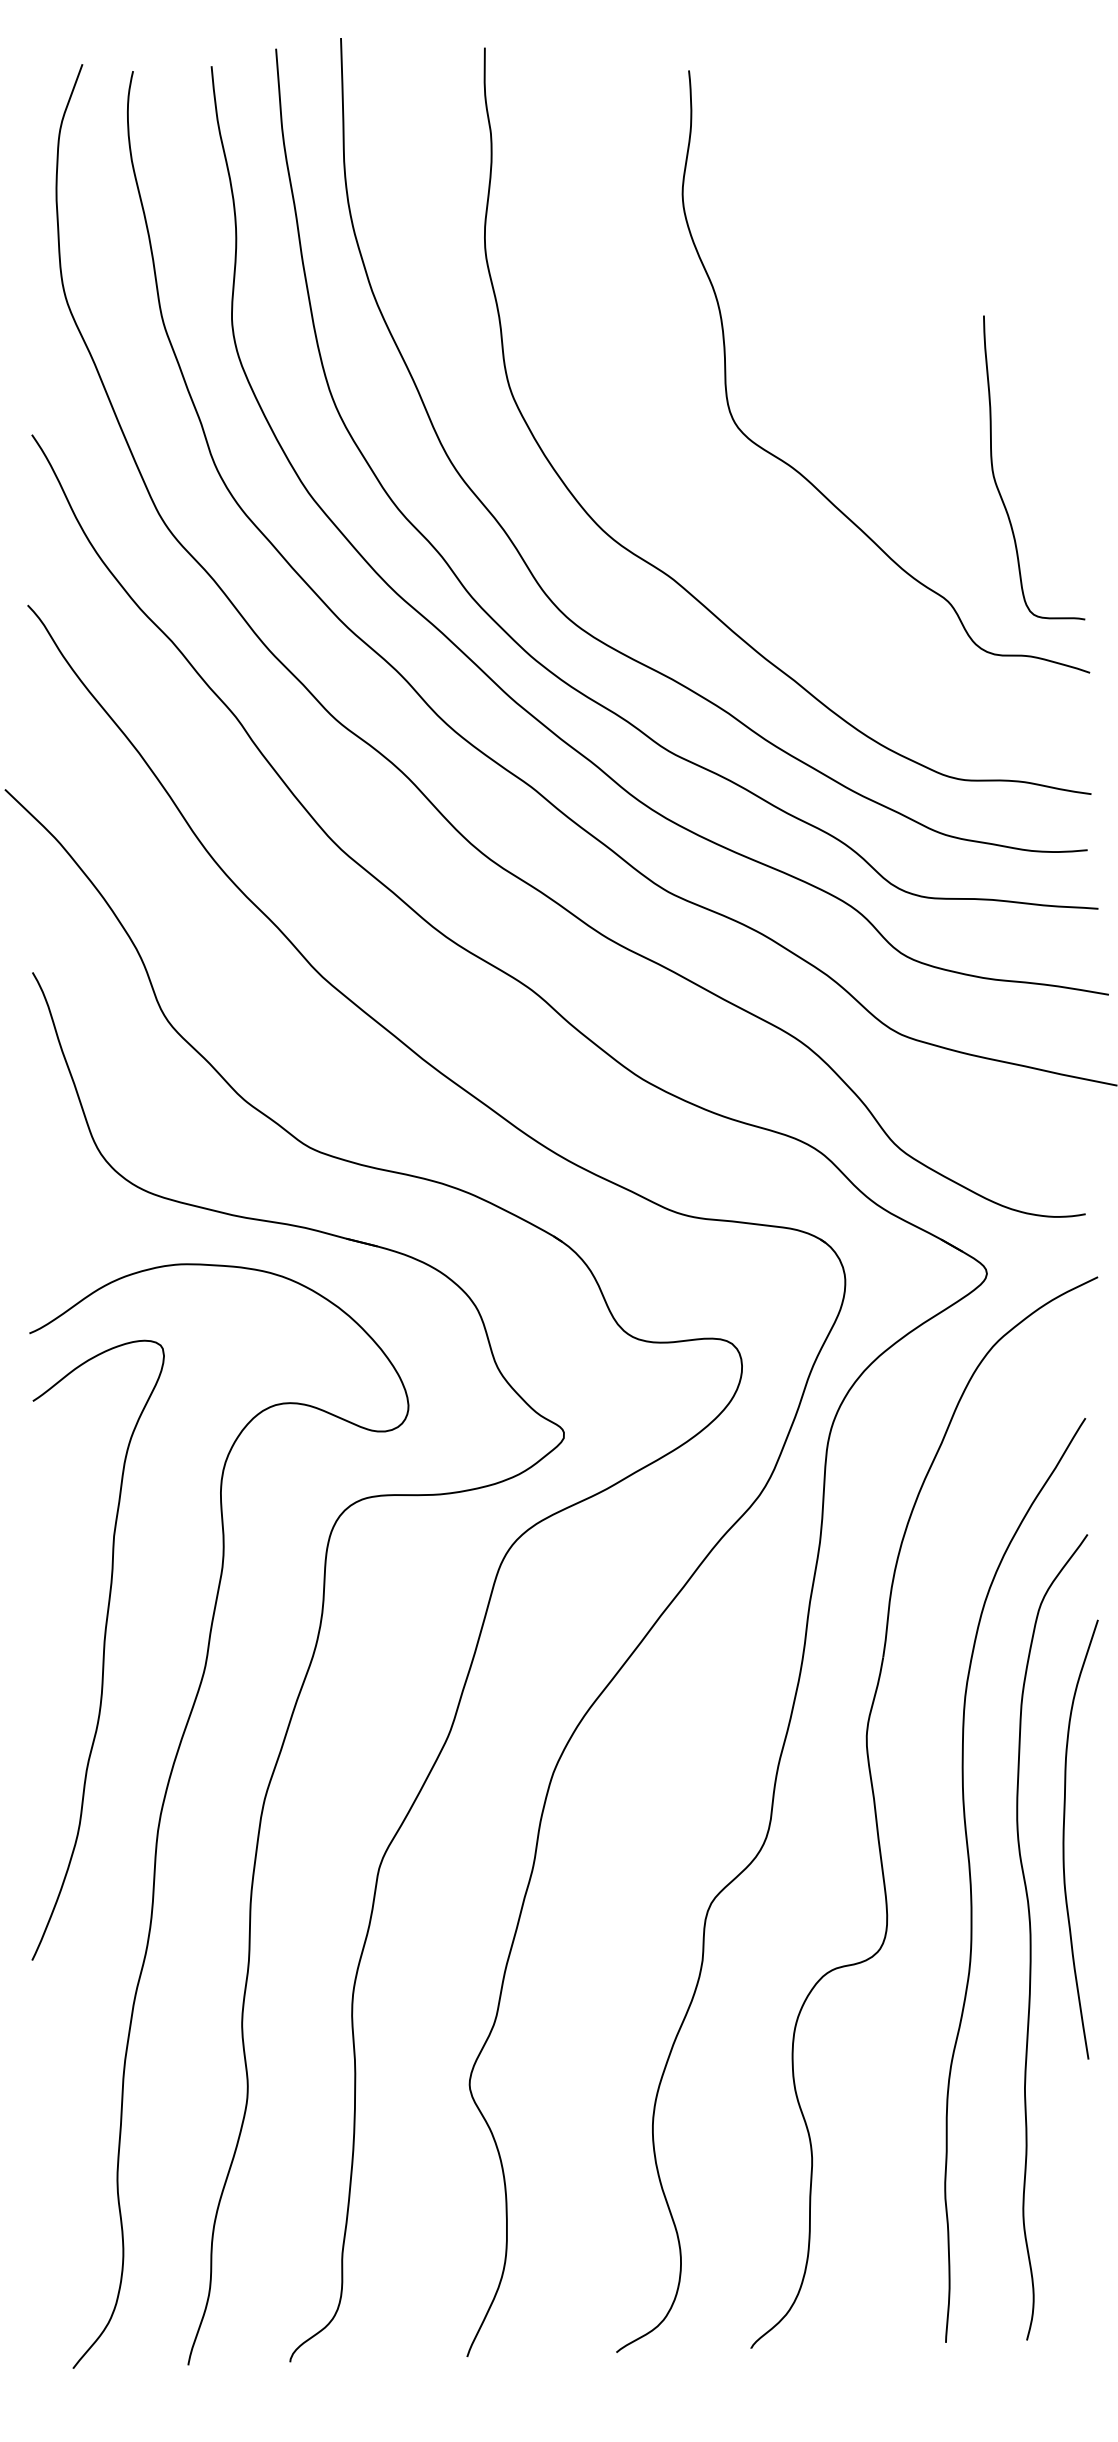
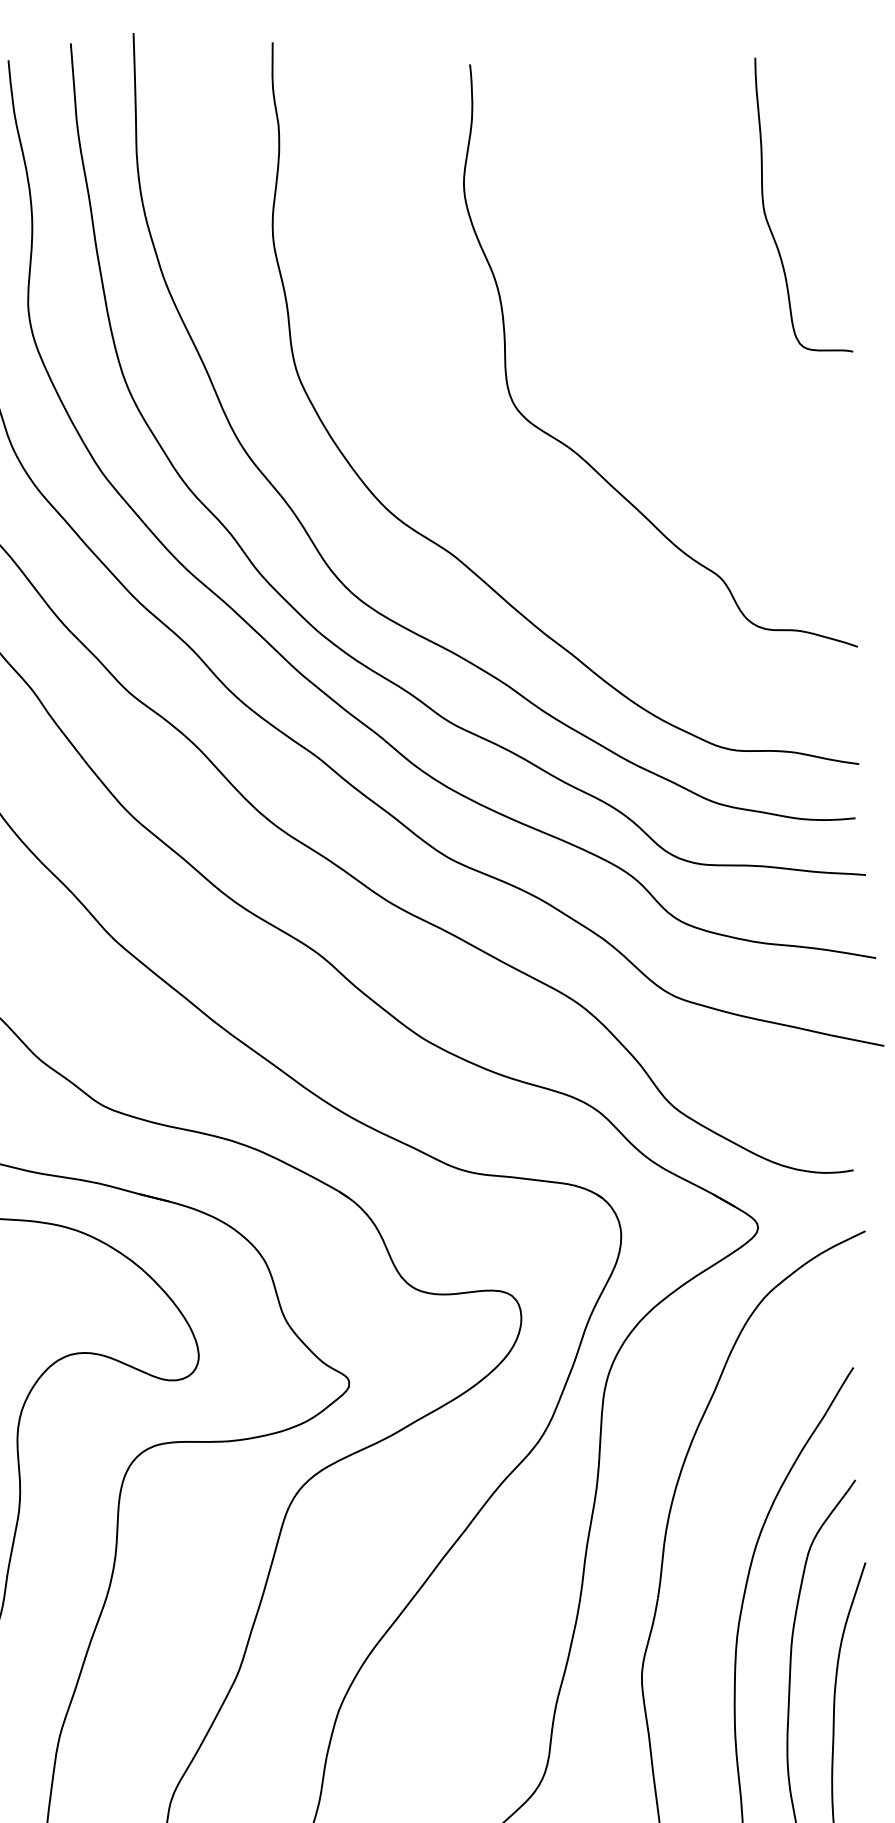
curve: (994, 473) -> (765, 210), moved

